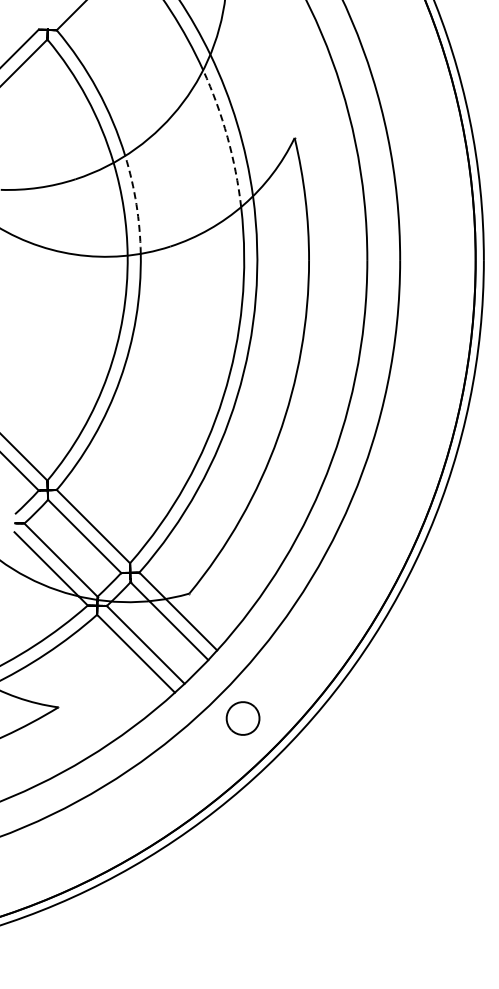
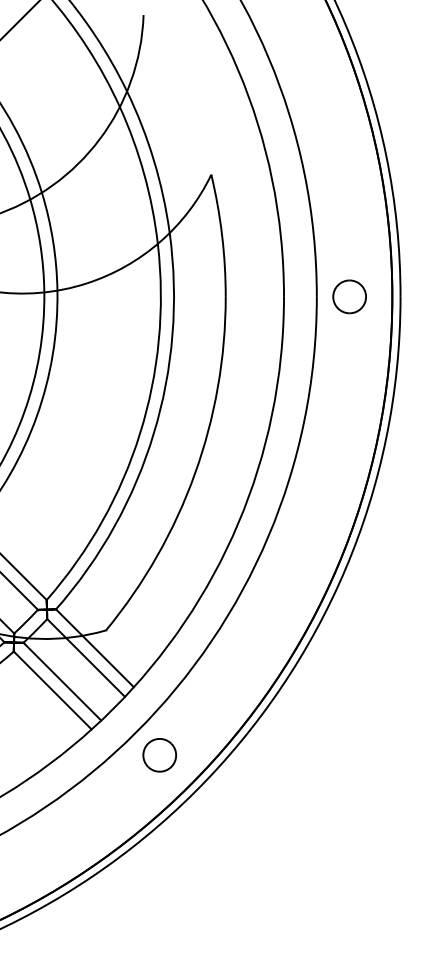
arc: (227, 137) -> (144, 174), dashed -> solid
arc: (136, 204) -> (53, 241), dashed -> solid
part: (432, 259) -> (349, 296), added

